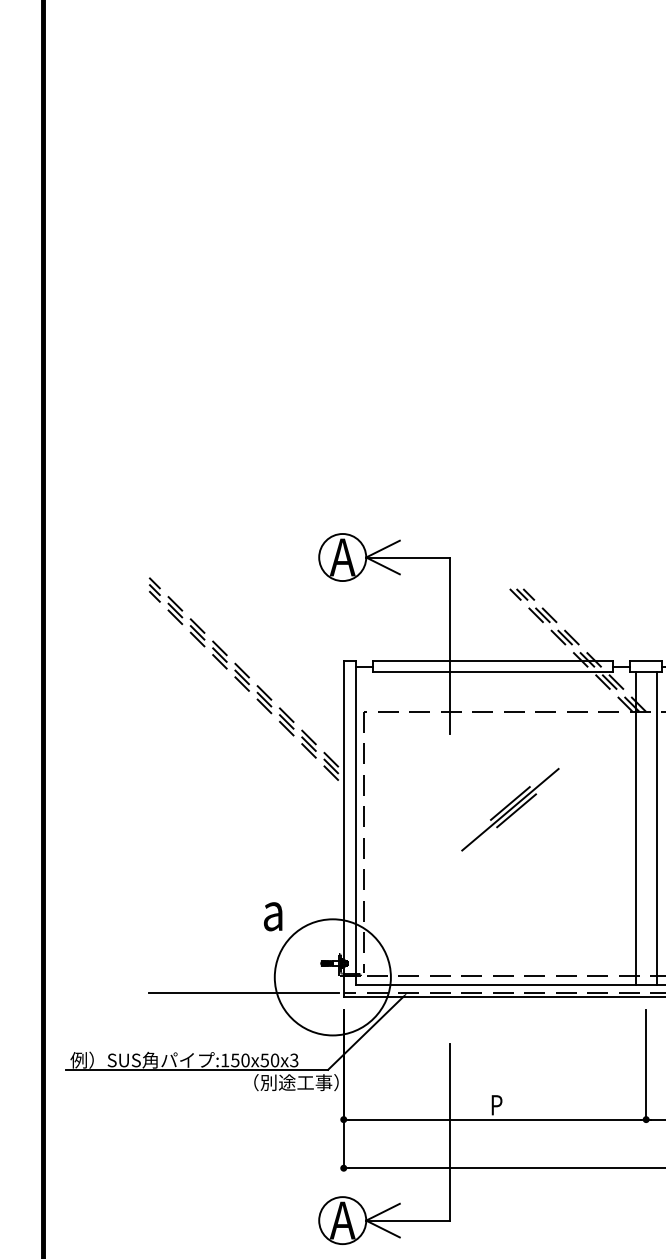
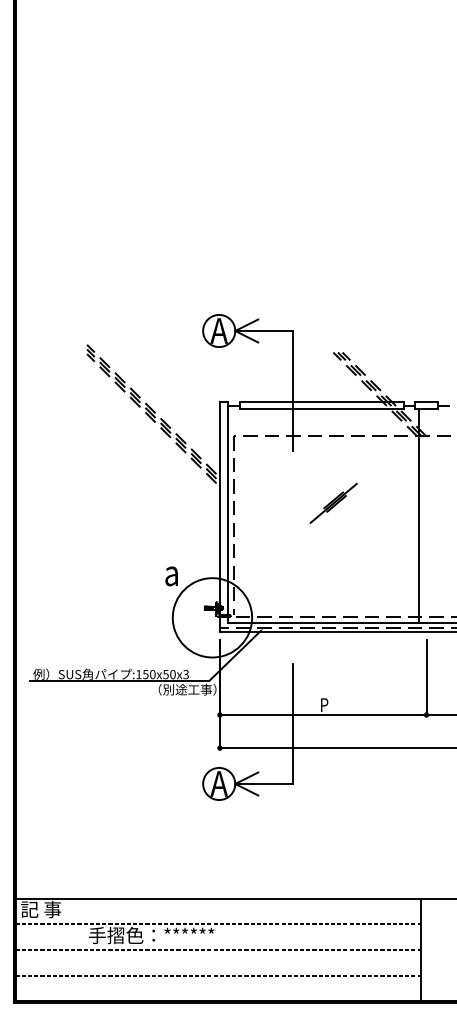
part: (510, 810) -> (333, 503), size x0.7
line: (656, 829) -> (433, 516), removed
line: (243, 993) -> (151, 628), removed

